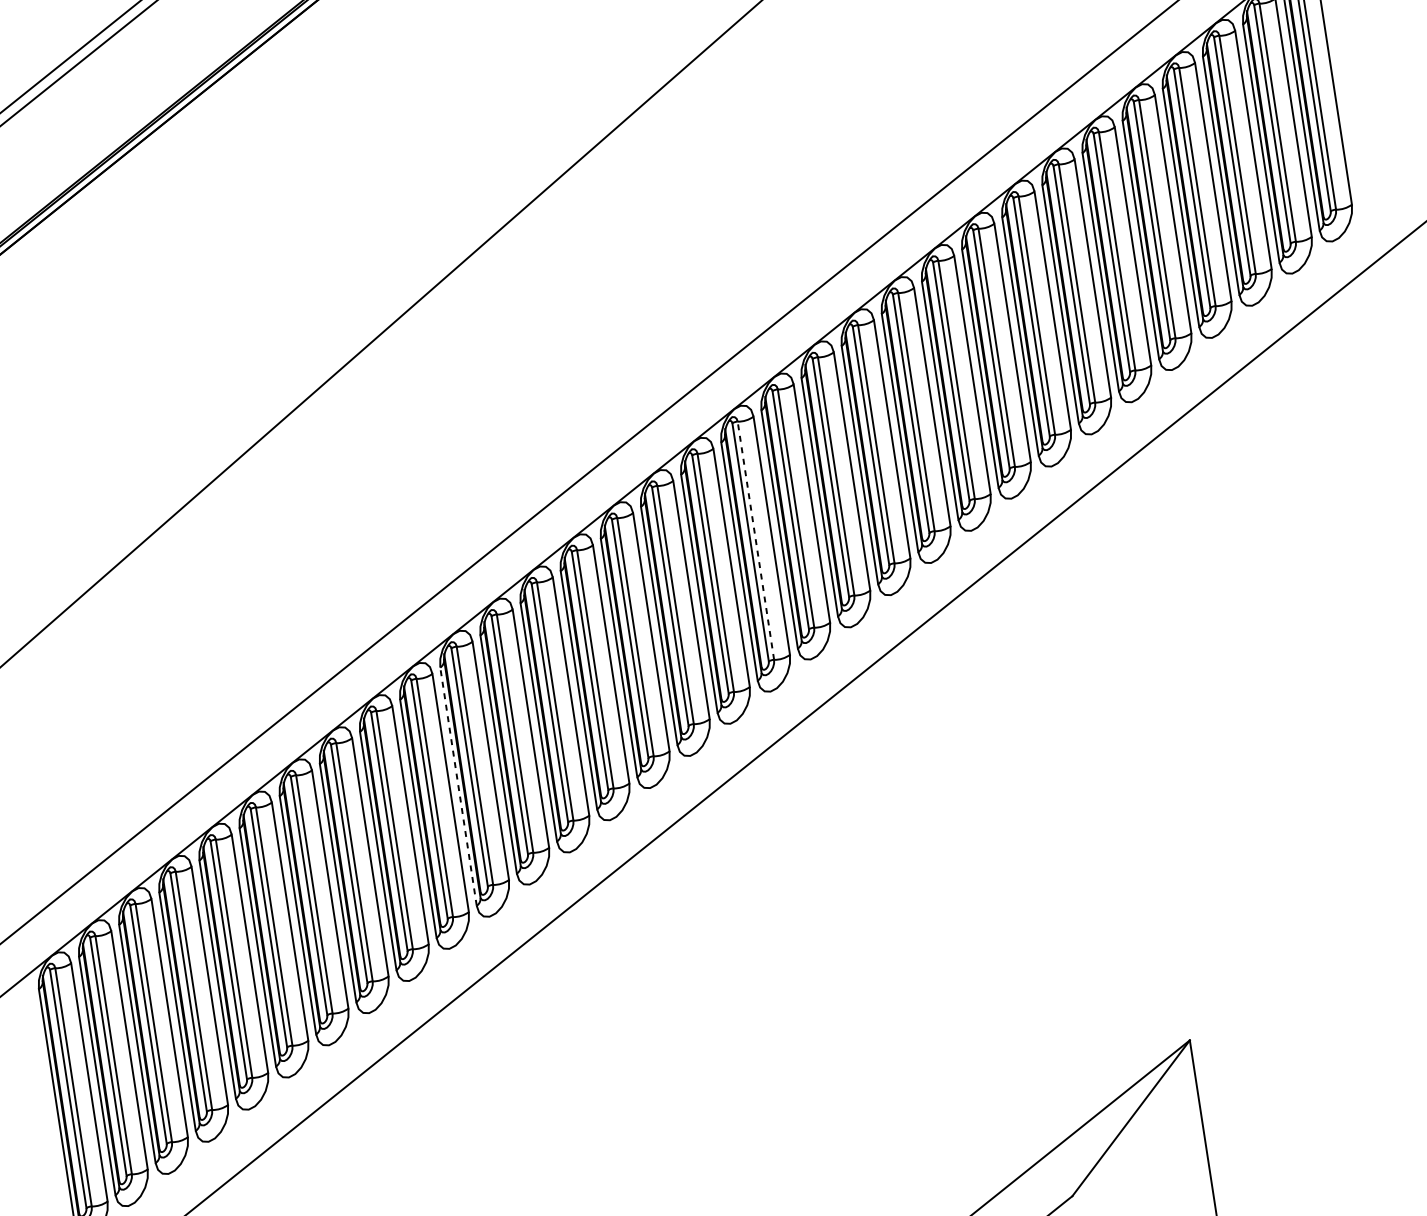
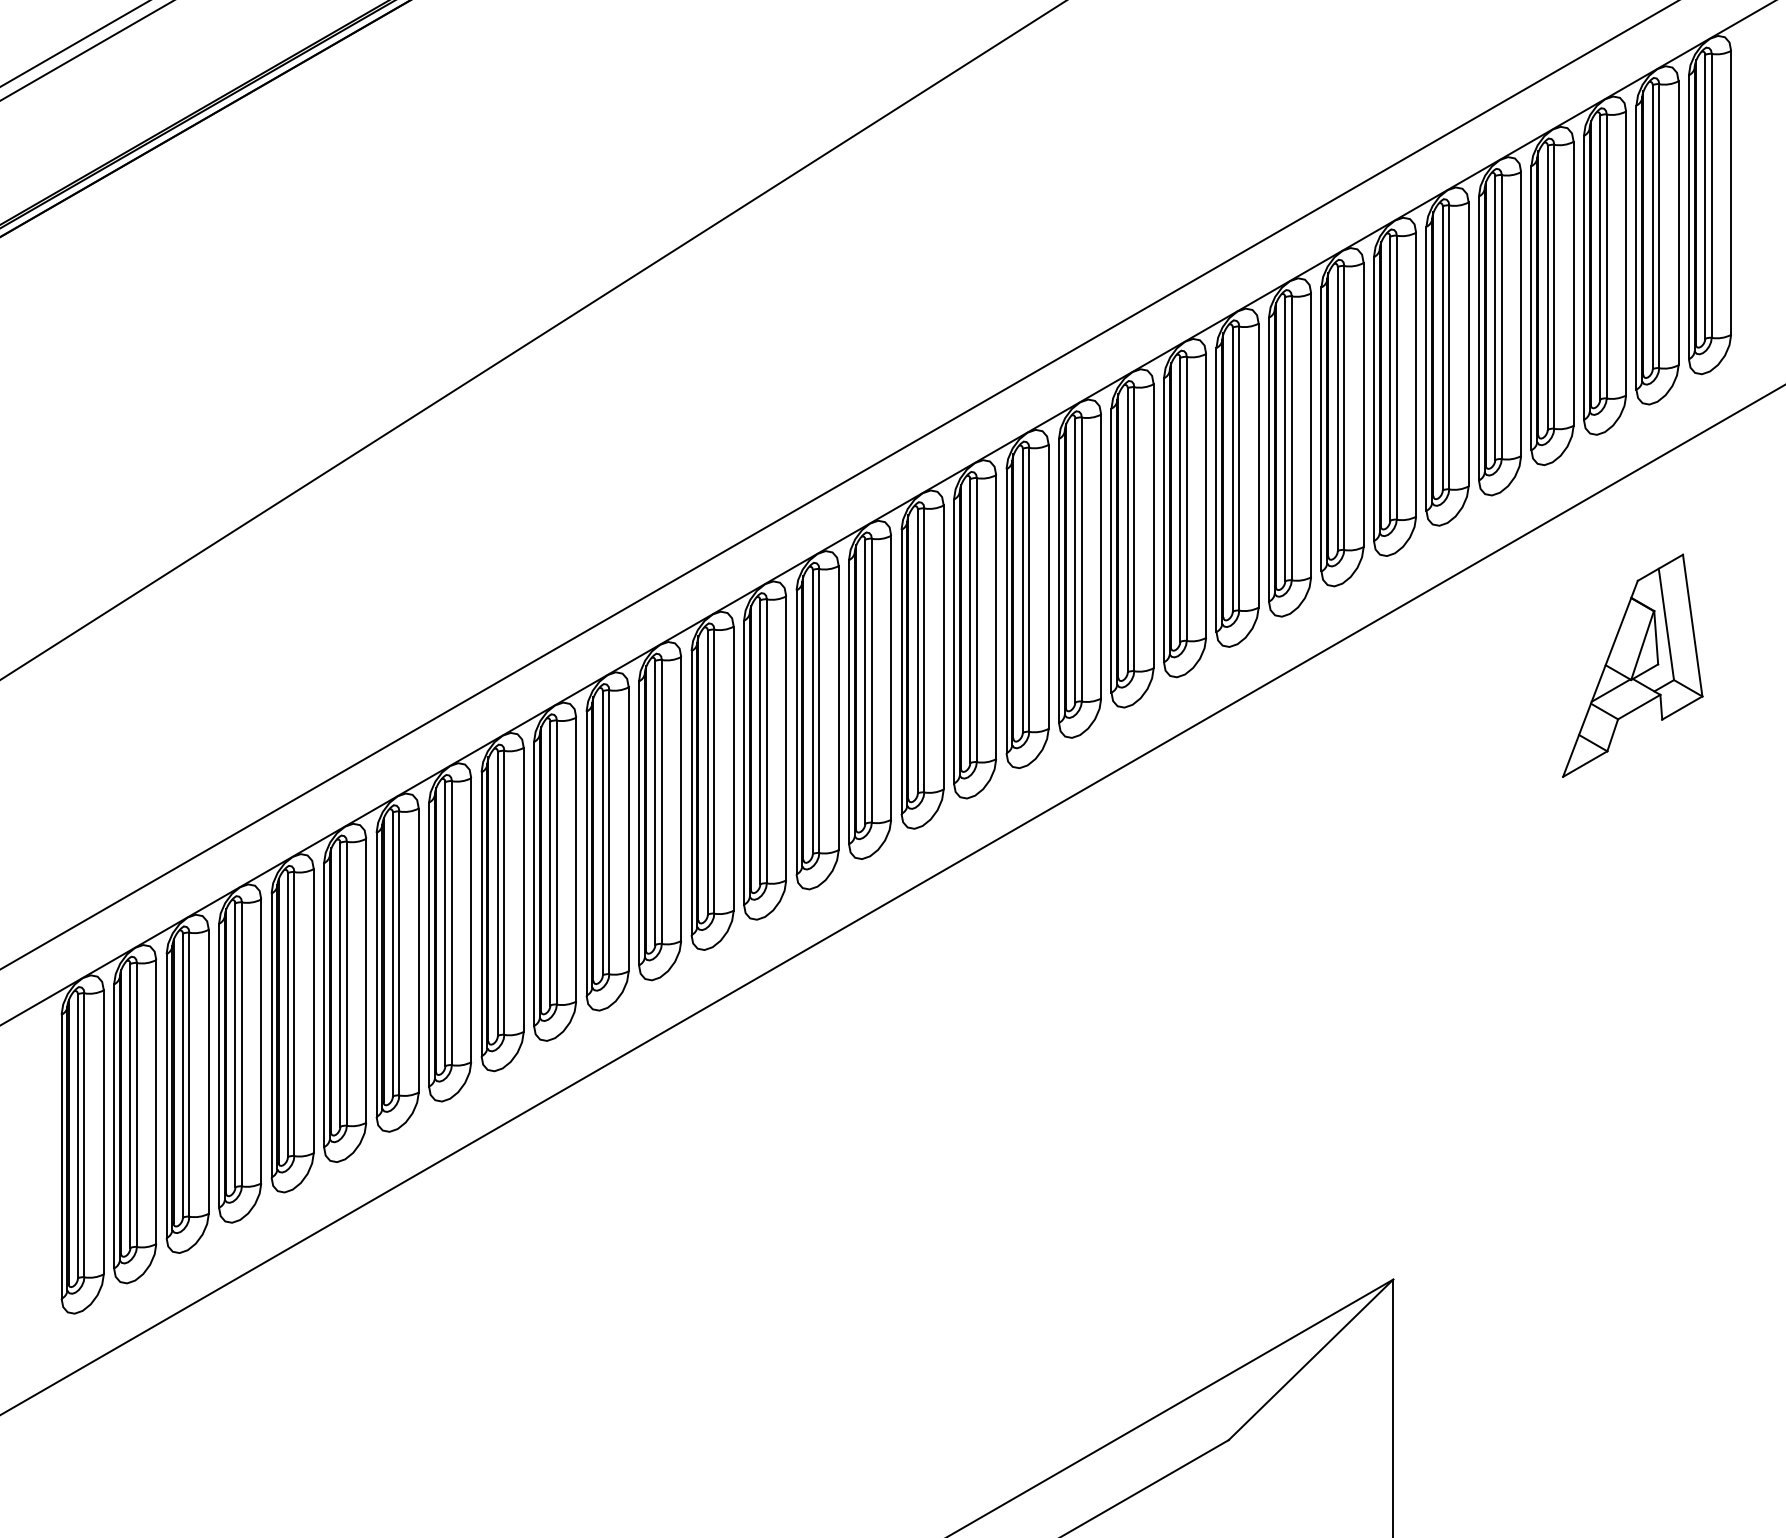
part: (1311, 494) -> (1632, 665), added
line: (755, 541) -> (976, 620), dashed -> solid
line: (458, 786) -> (586, 853), dashed -> solid

